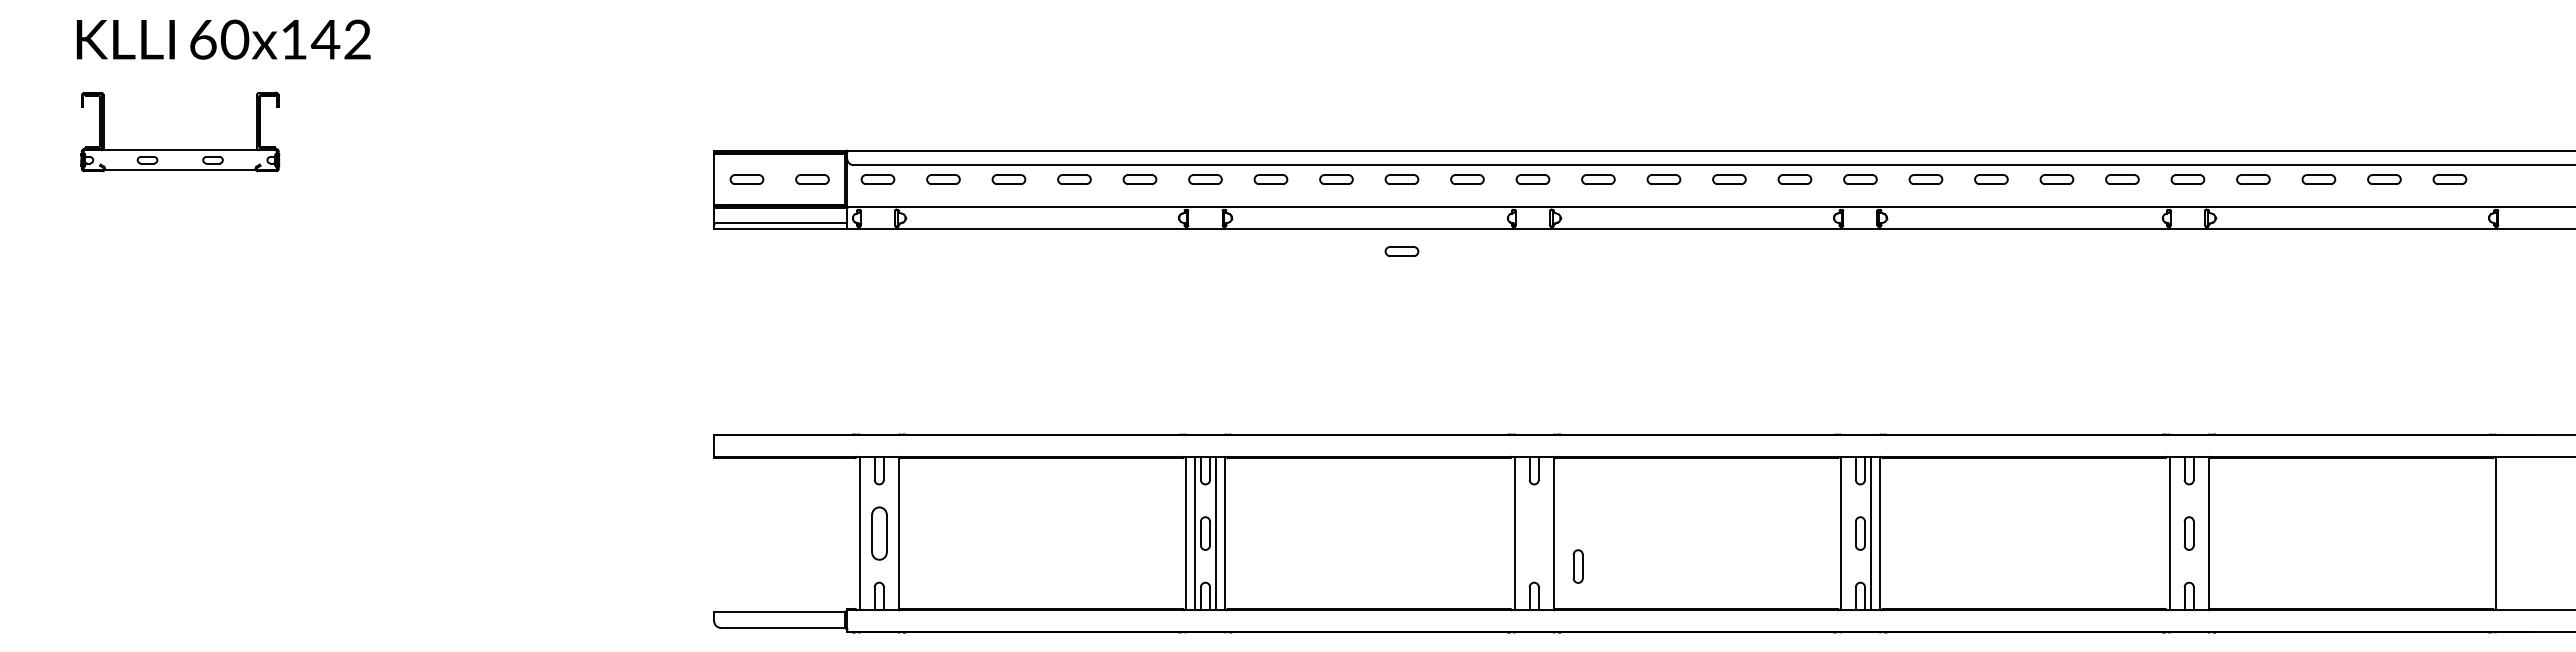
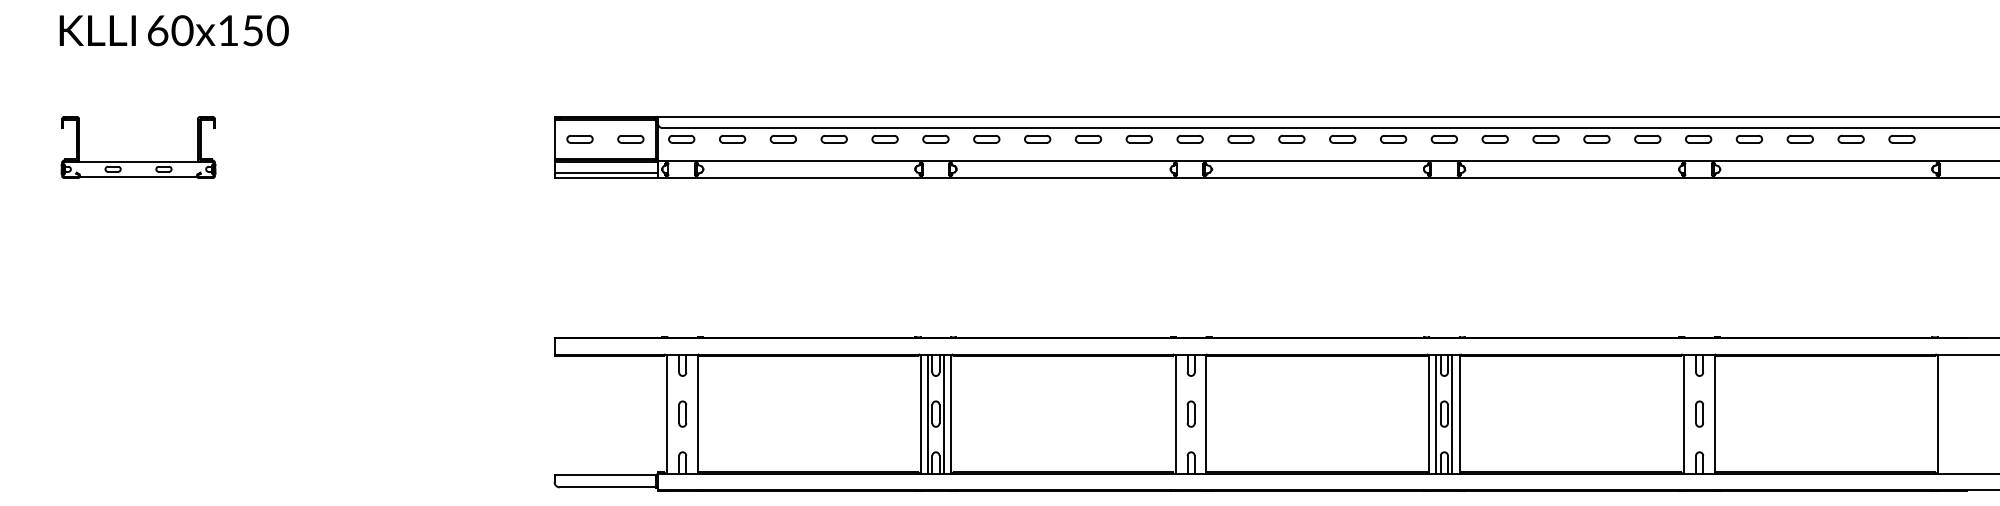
text: (340, 39) -> (264, 30), 60x142 -> 60x150
part: (180, 149) -> (138, 161), moved
part: (1401, 251) -> (1088, 195), removed
part: (878, 533) -> (682, 414), size x0.62
line: (1850, 533) -> (1436, 414), added
part: (1577, 566) -> (1190, 414), moved

